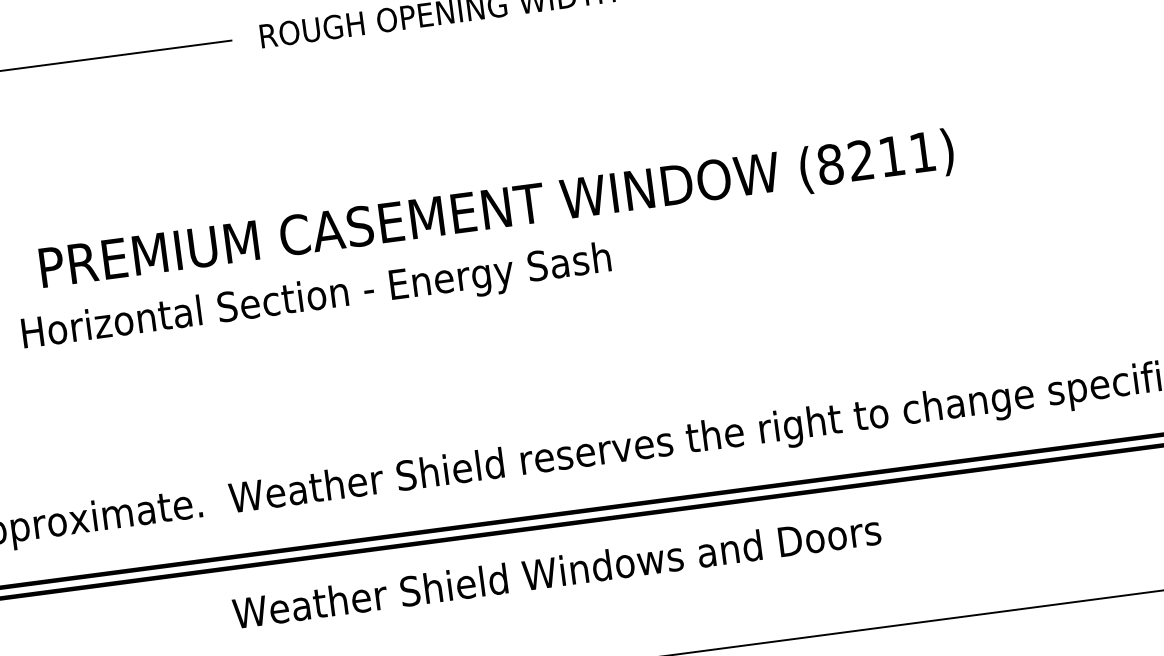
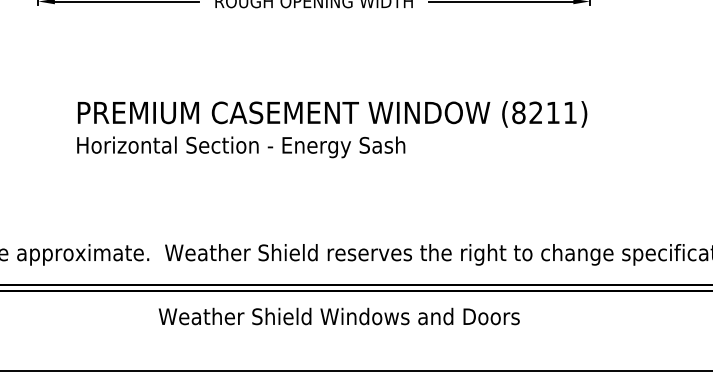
text: (317, 298) -> (241, 147), moved

